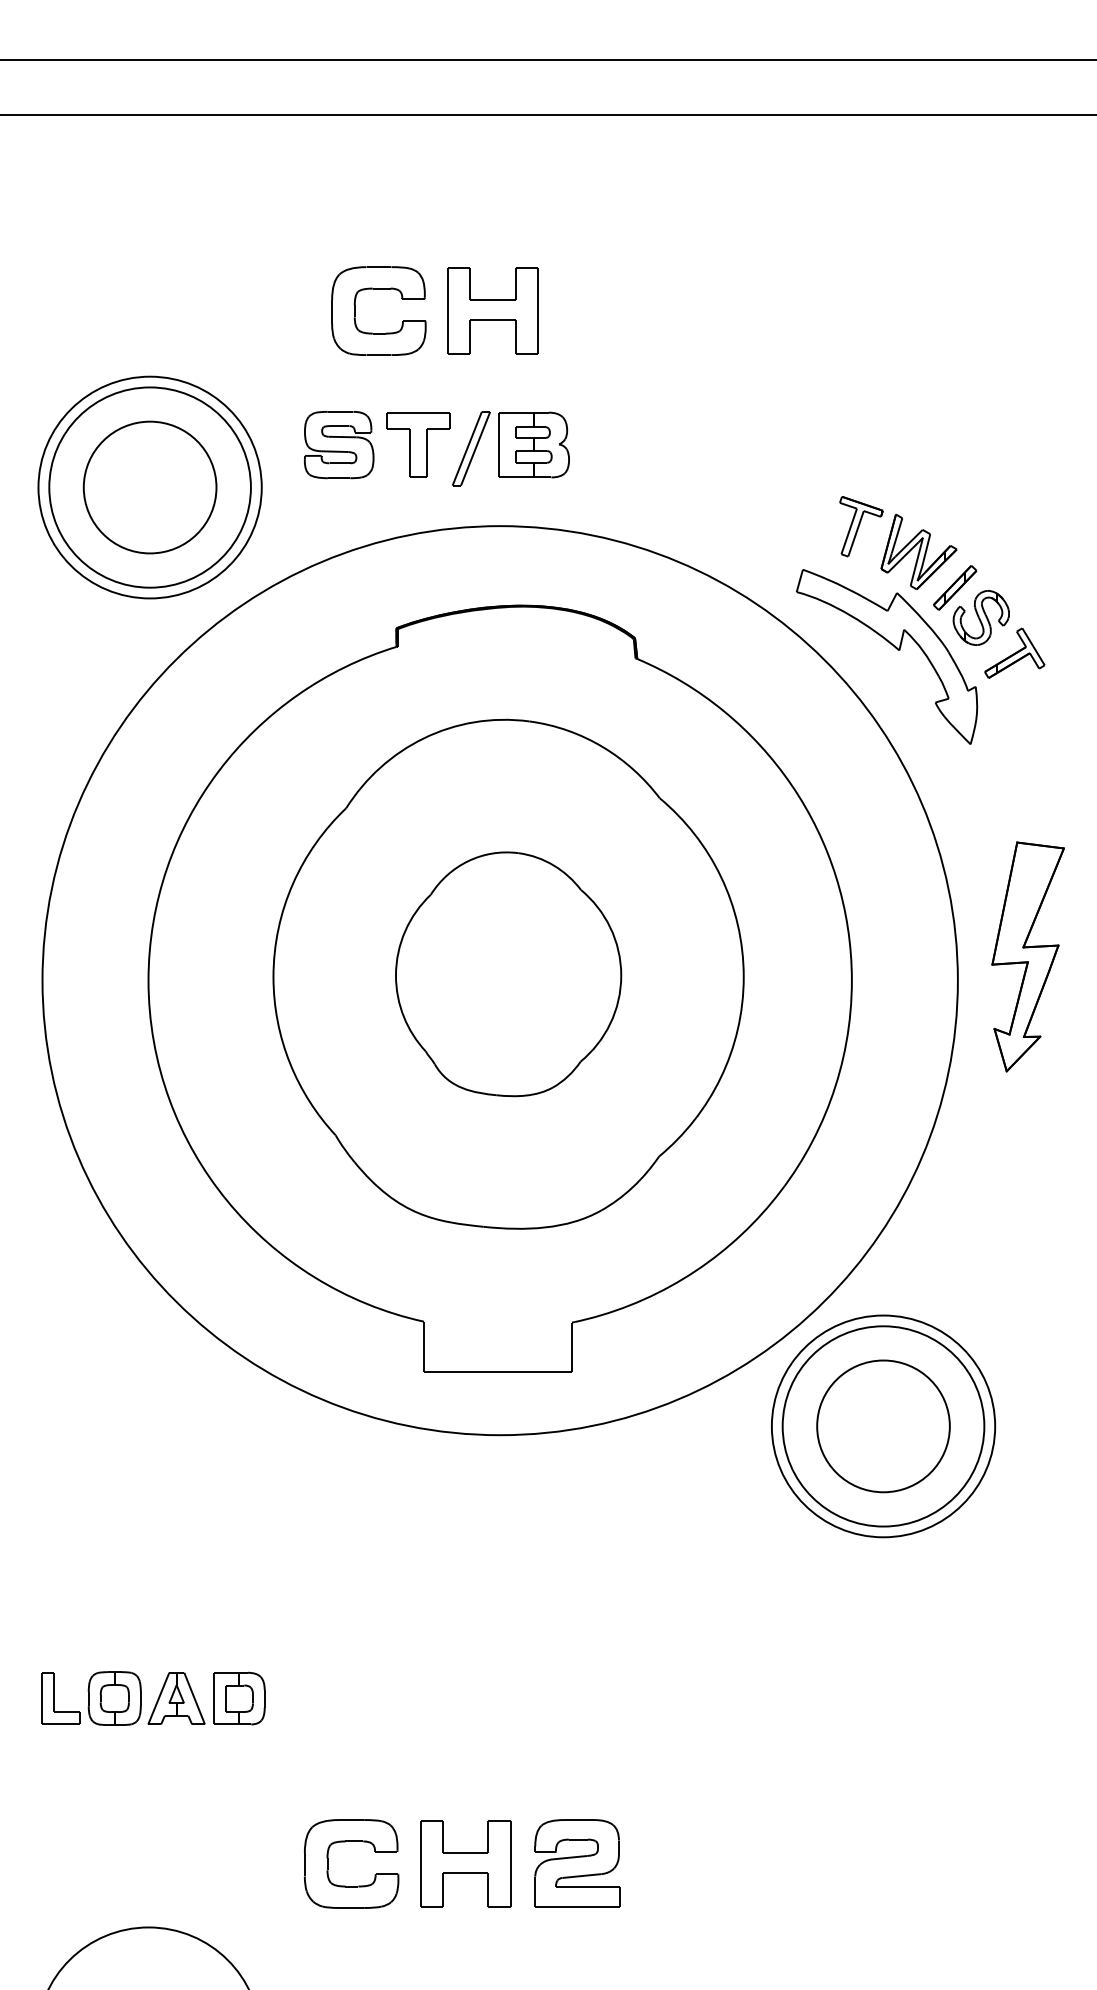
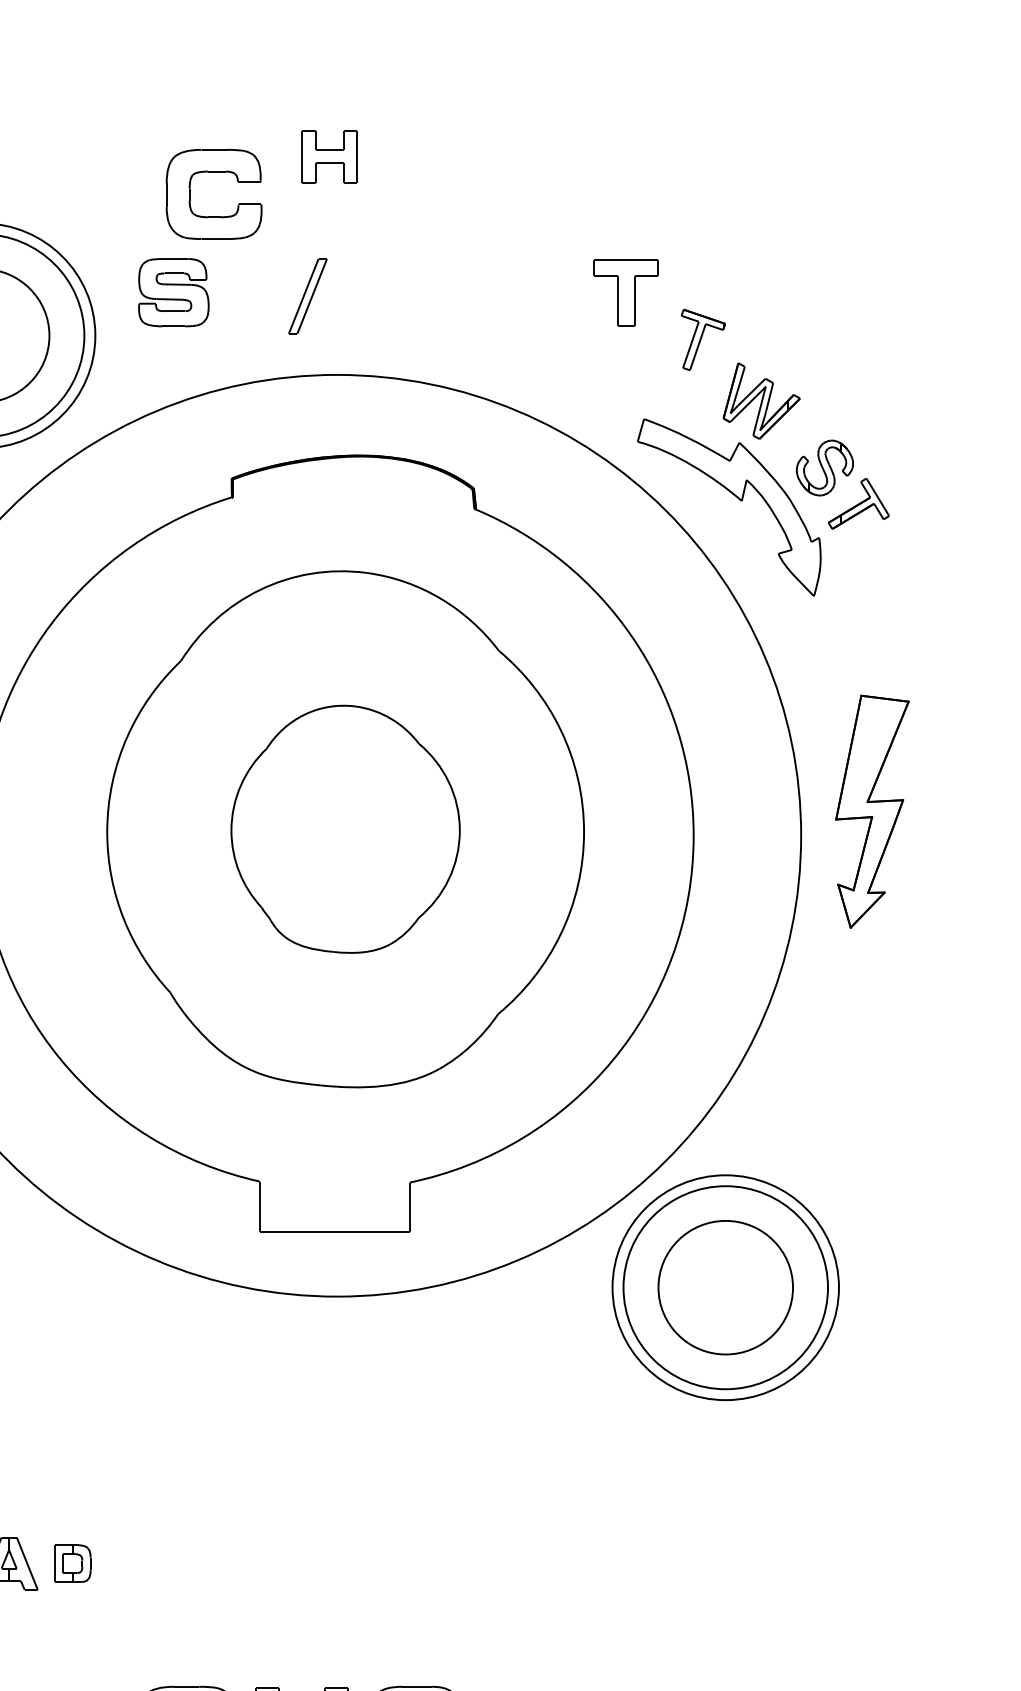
part: (378, 289) -> (213, 172), moved
part: (492, 310) -> (329, 156), size x0.6
part: (418, 444) -> (626, 292), moved
part: (533, 444) -> (370, 292), removed
part: (861, 526) -> (703, 339), moved
part: (955, 587) -> (798, 437), removed
part: (239, 1698) -> (72, 1563), size x0.7

